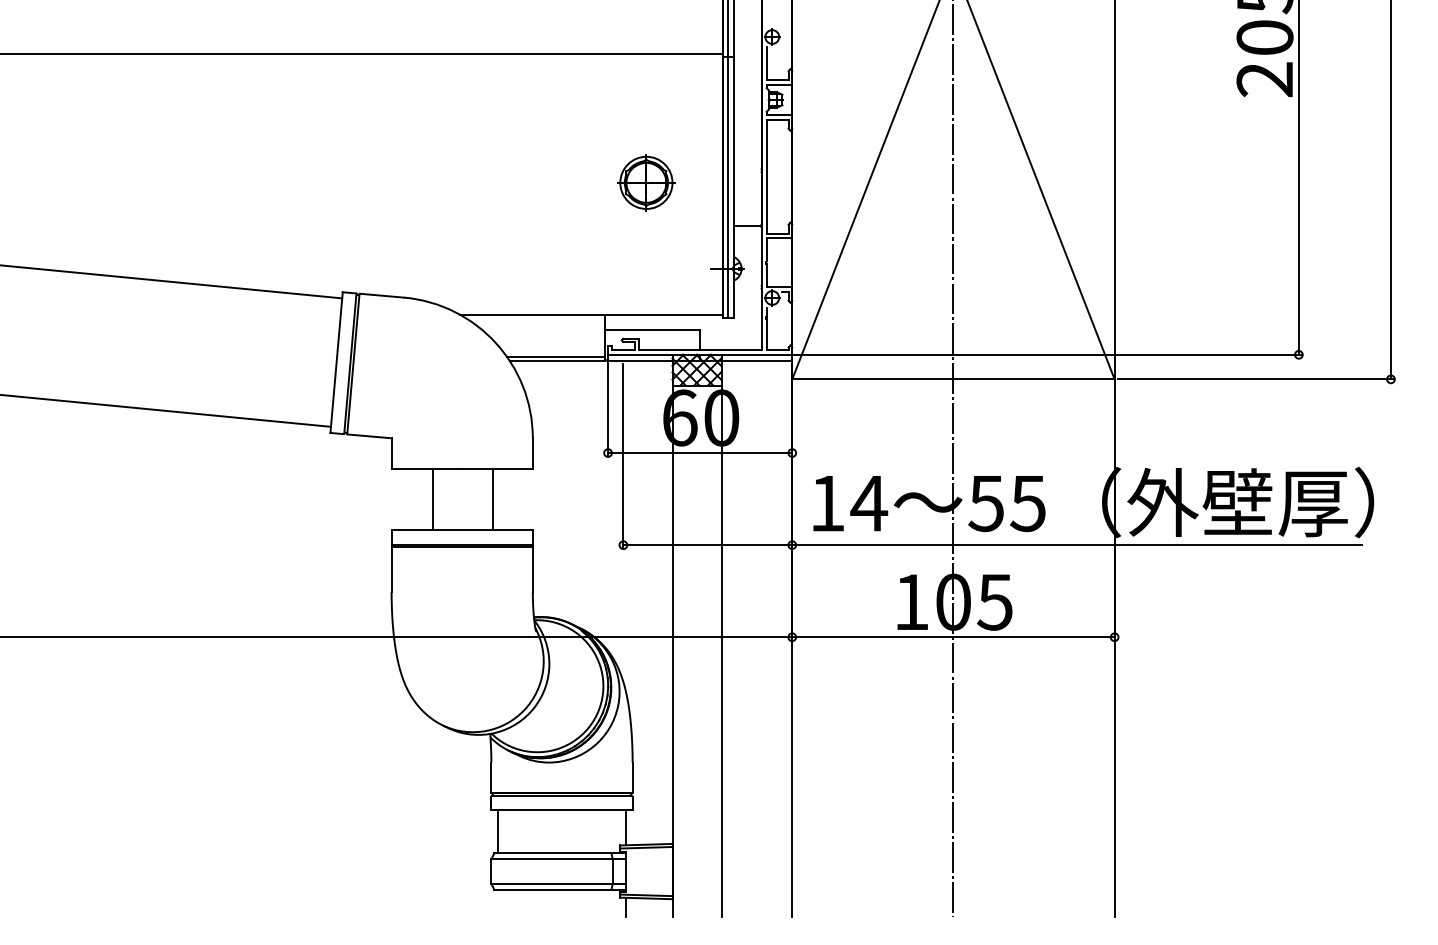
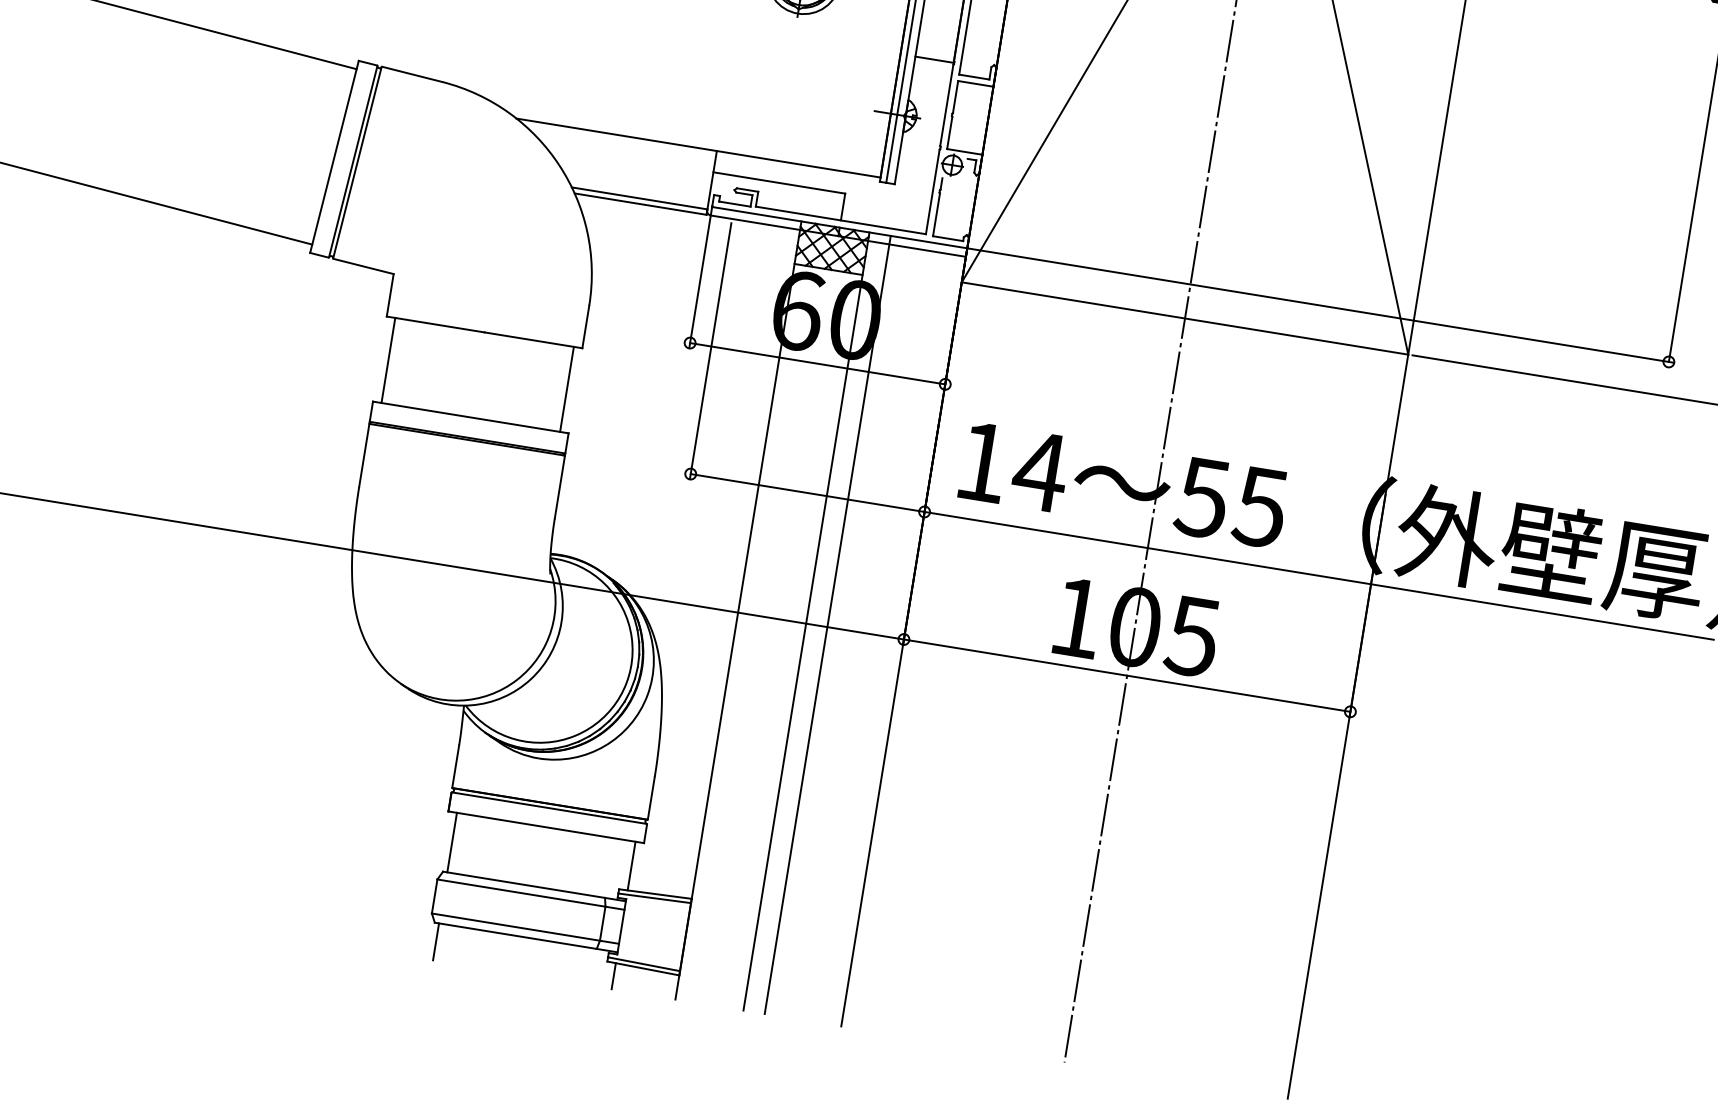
line: (432, 499) -> (388, 360), moved
line: (492, 499) -> (566, 389), moved
line: (737, 635) -> (828, 624), added
line: (497, 902) -> (436, 940), added

